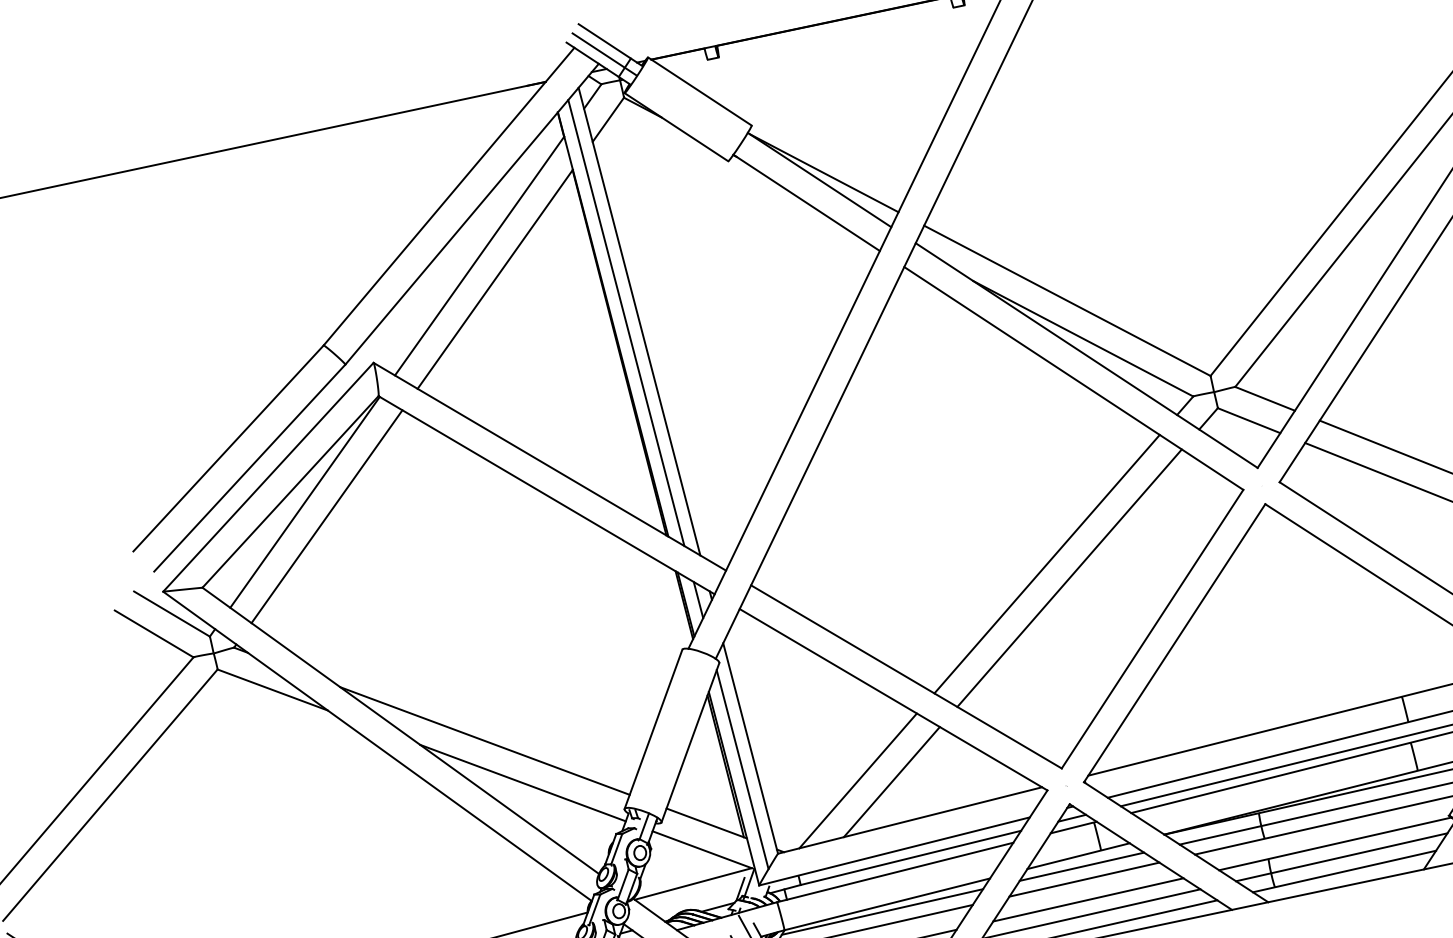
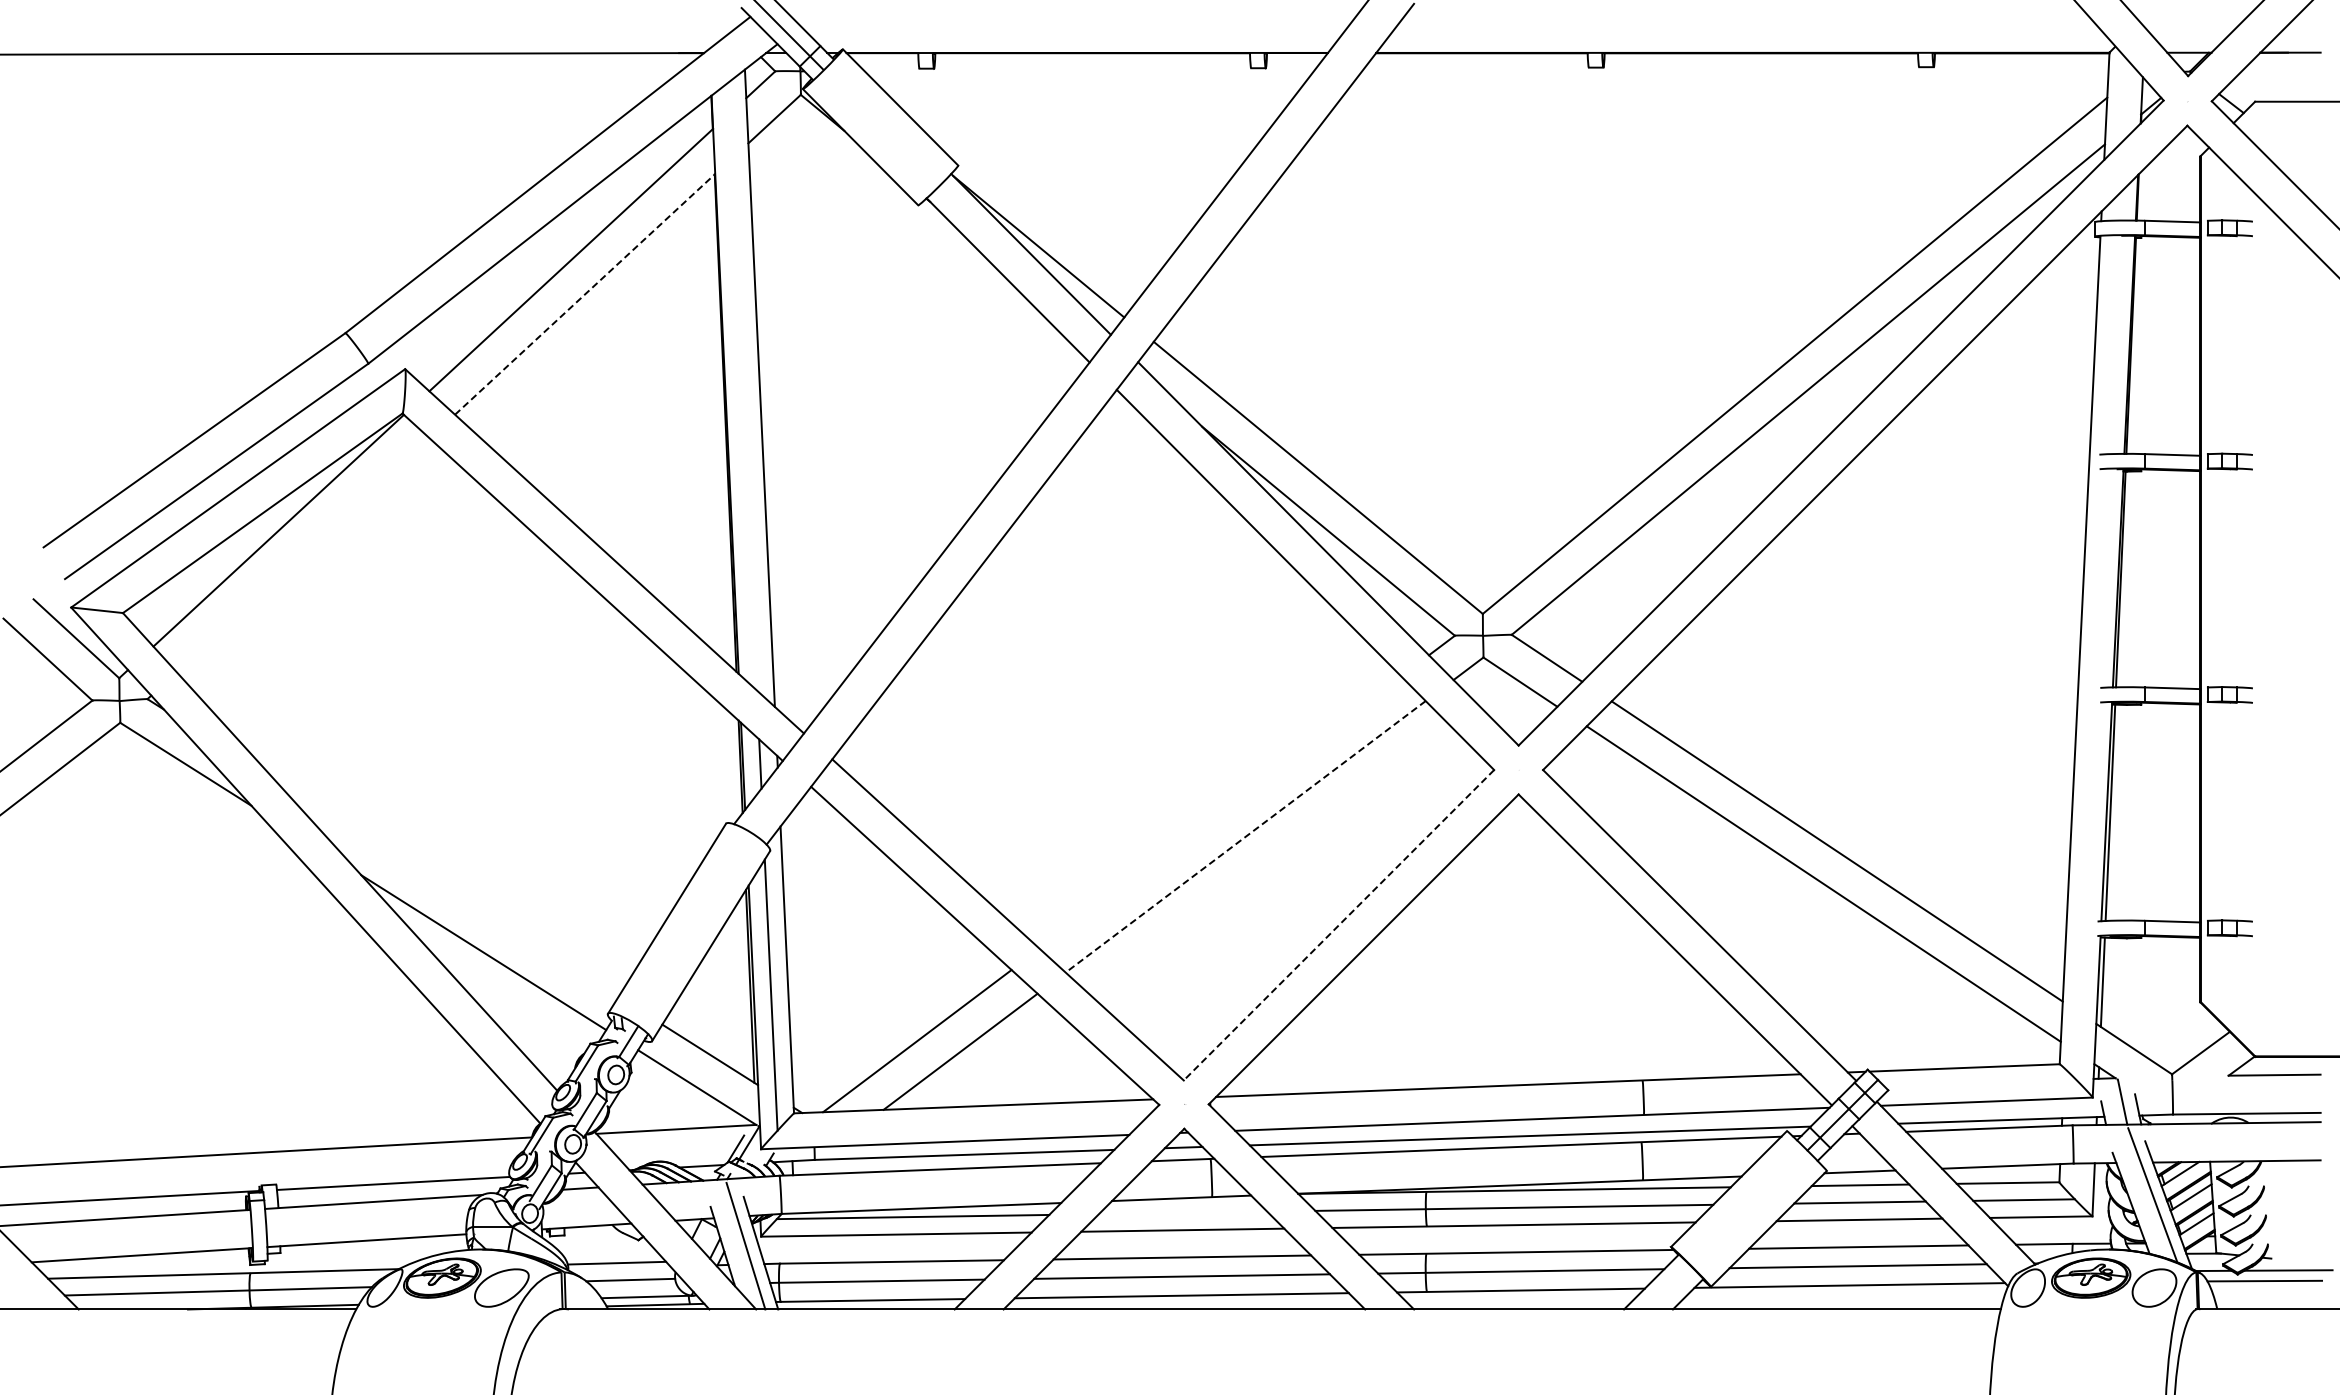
line: (495, 279) -> (585, 294), solid -> dashed
line: (626, 323) -> (742, 386), removed
line: (326, 517) -> (302, 555), removed
line: (1047, 564) -> (1220, 812), removed
line: (1069, 578) -> (1245, 837), solid -> dashed
line: (1152, 629) -> (1338, 925), solid -> dashed
line: (484, 740) -> (445, 887), removed
line: (1081, 866) -> (1182, 1212), removed

